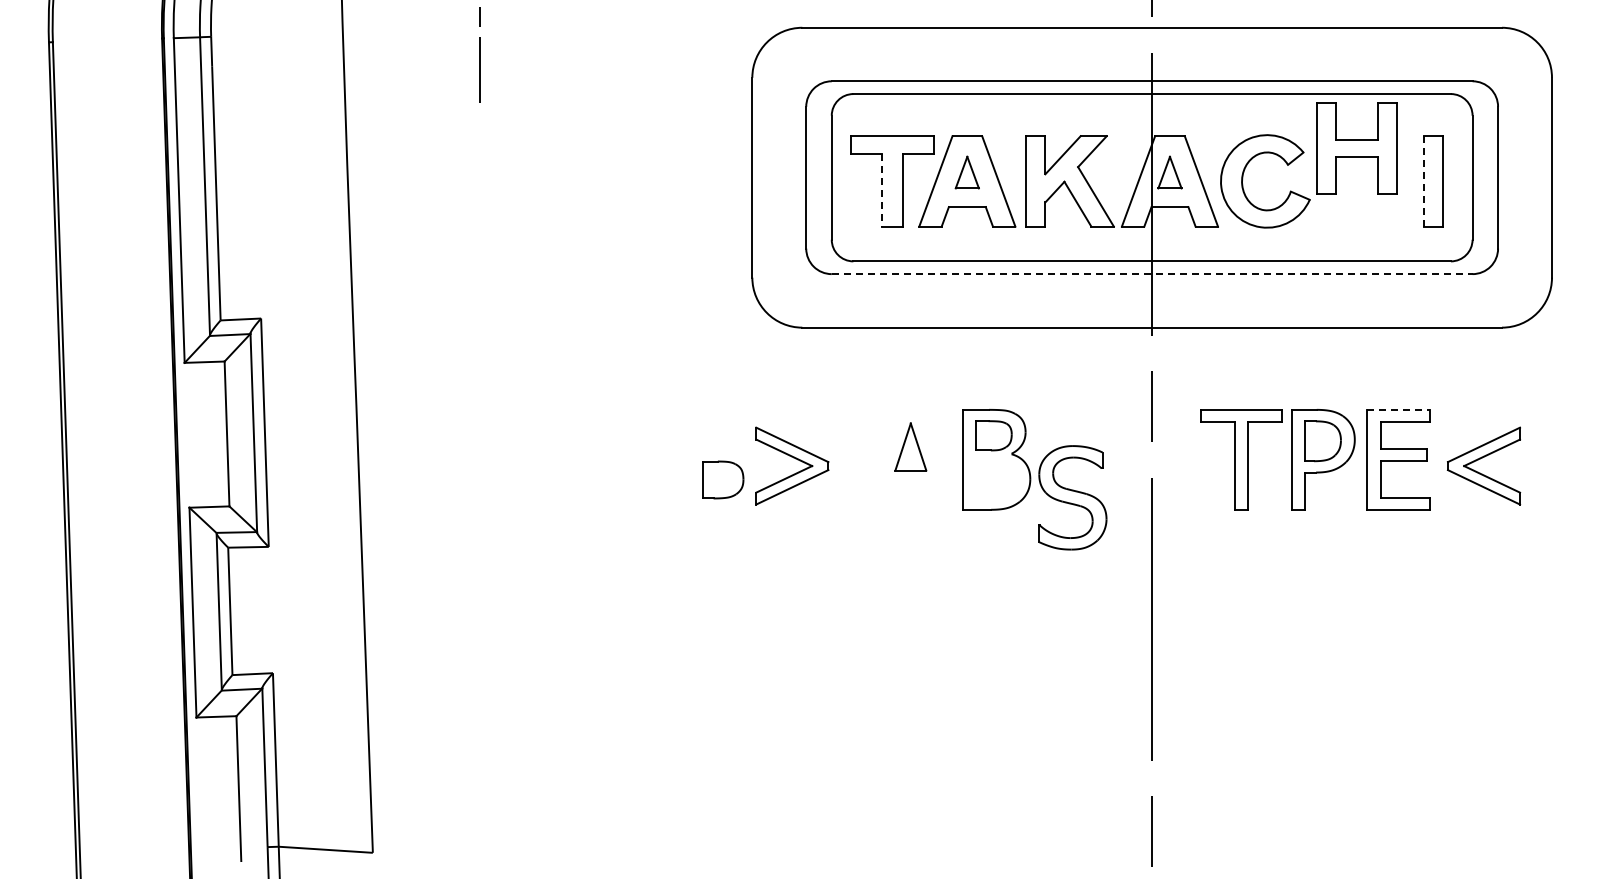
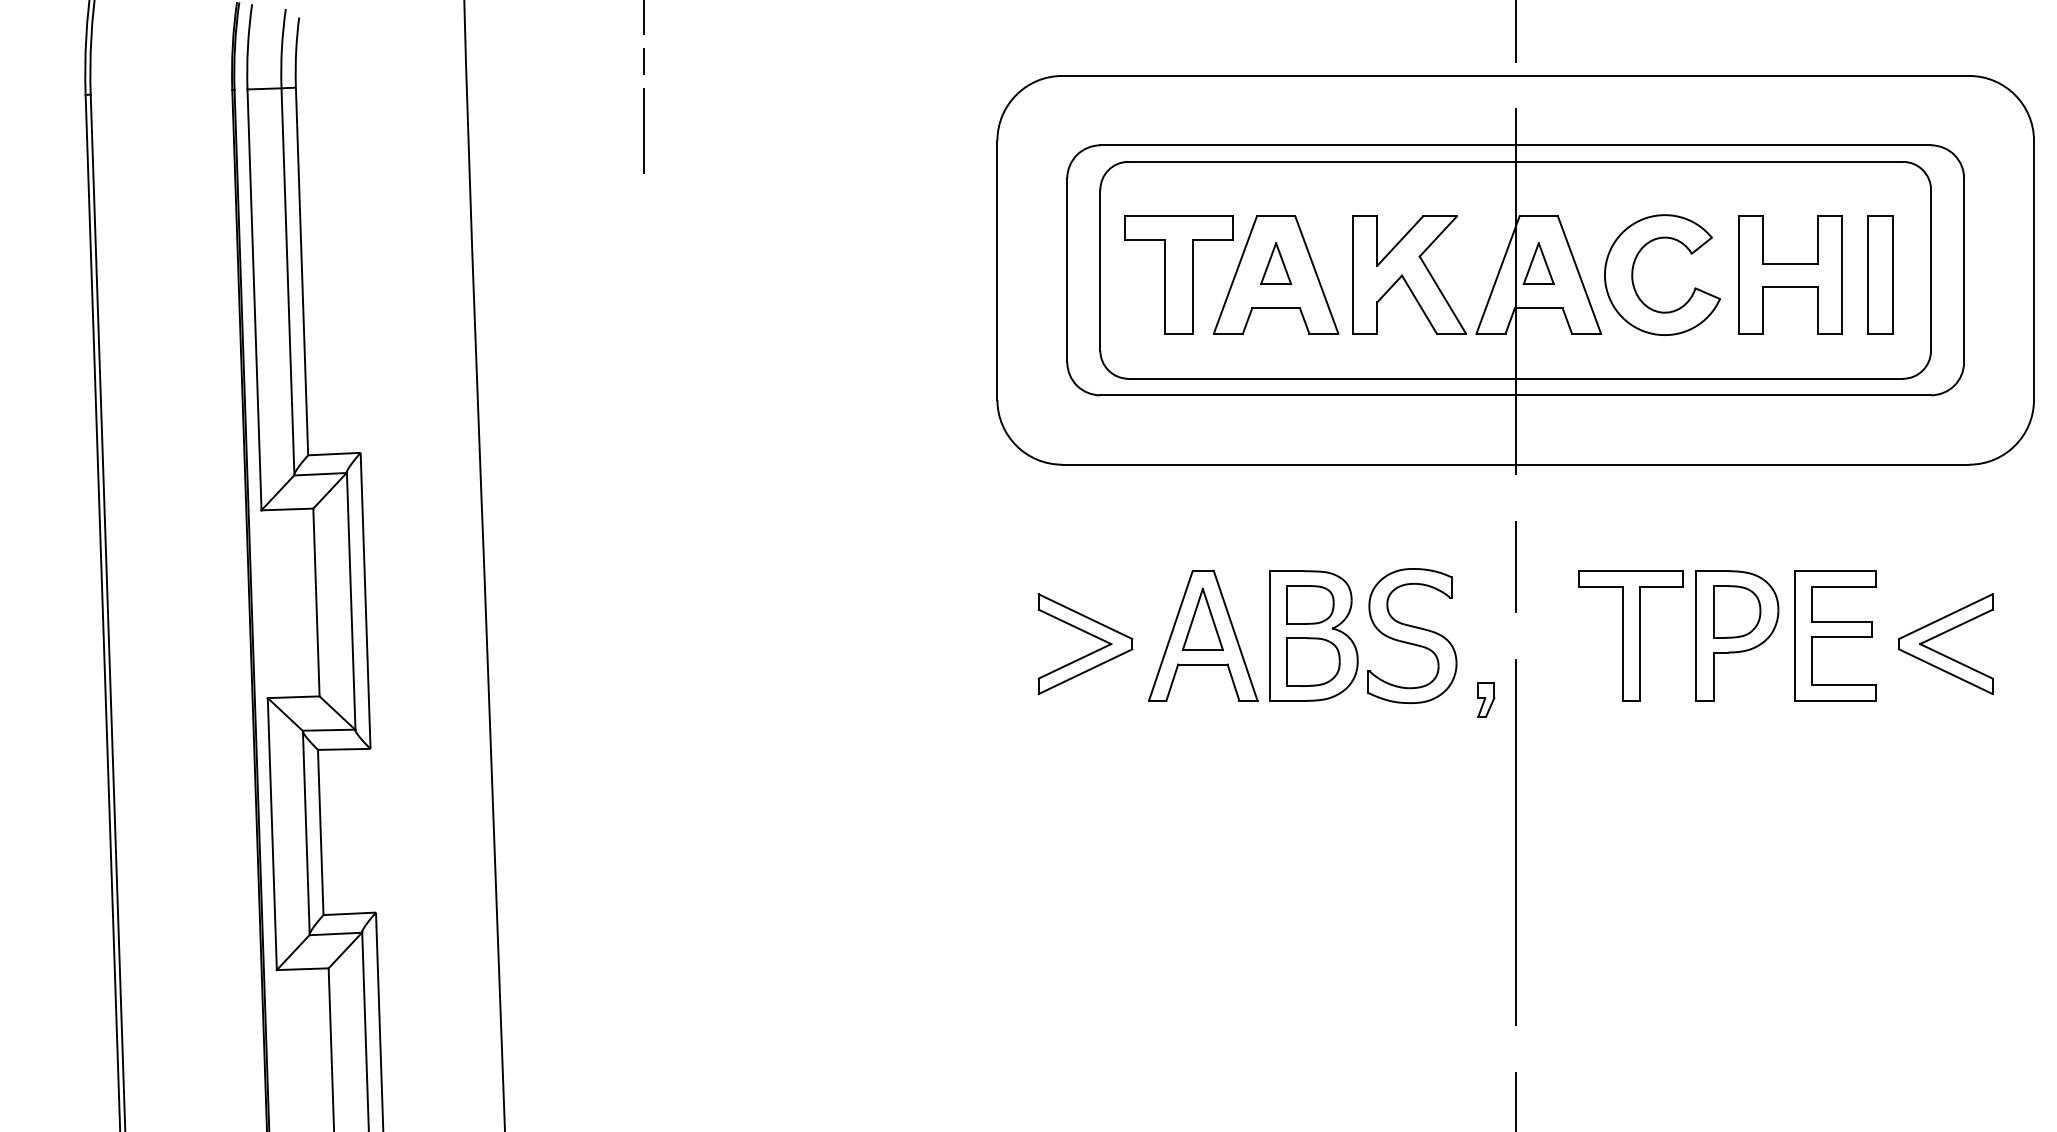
part: (1356, 148) -> (1789, 275), moved
line: (1424, 181) -> (1868, 275), dashed -> solid
line: (881, 190) -> (1164, 286), dashed -> solid
line: (1152, 274) -> (1516, 395), dashed -> solid
line: (1399, 409) -> (1836, 570), dashed -> solid
part: (795, 459) -> (1089, 635), moved
part: (910, 459) -> (1202, 635), added
part: (723, 479) -> (1313, 661), moved
part: (1072, 497) -> (1412, 635), moved
part: (1129, 509) -> (1486, 700), added

